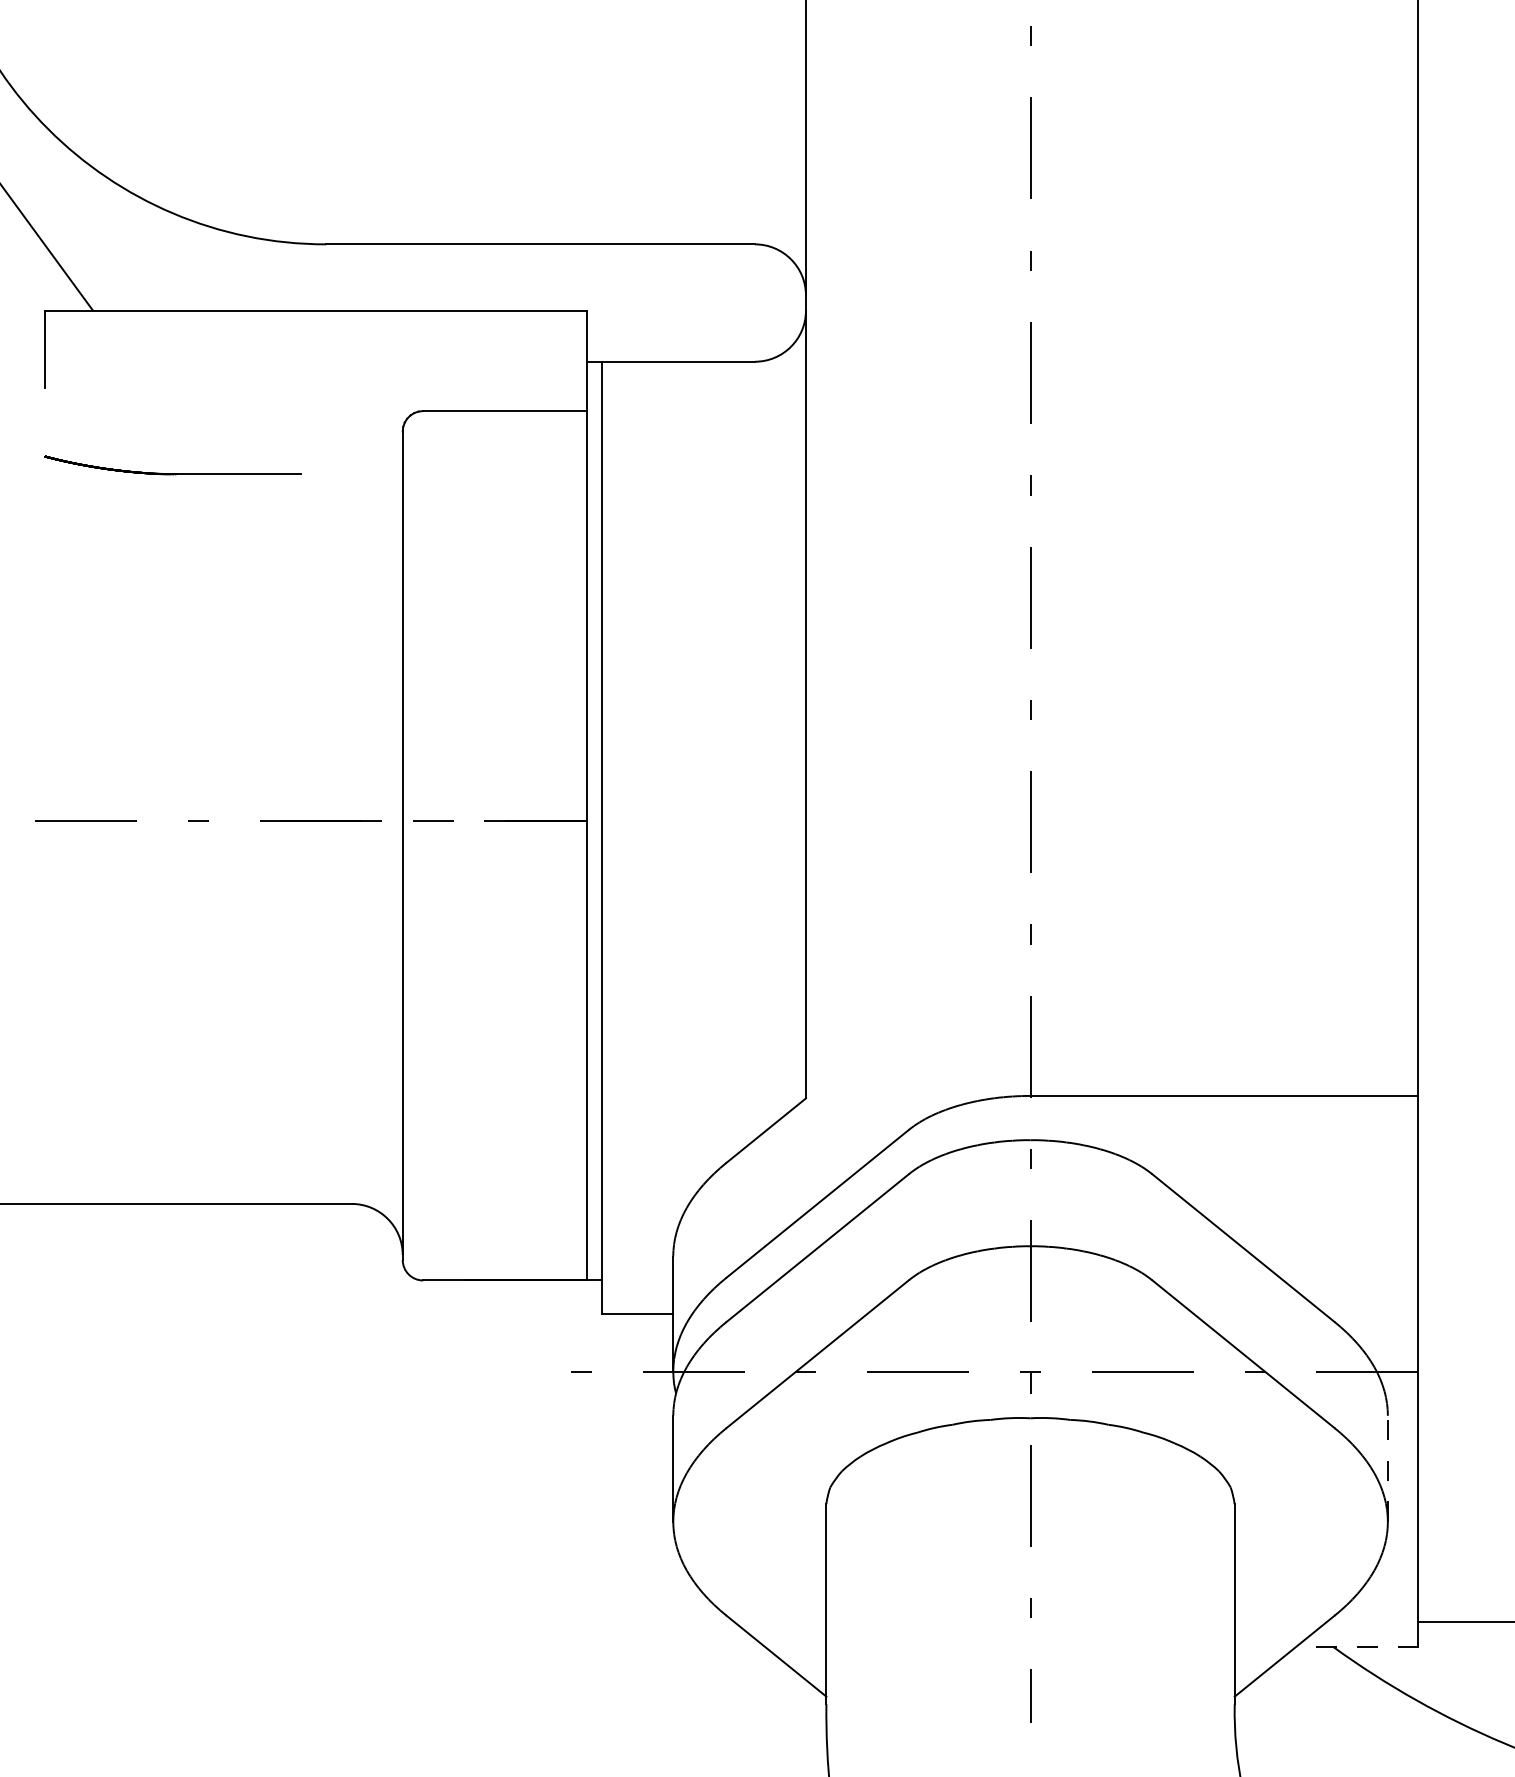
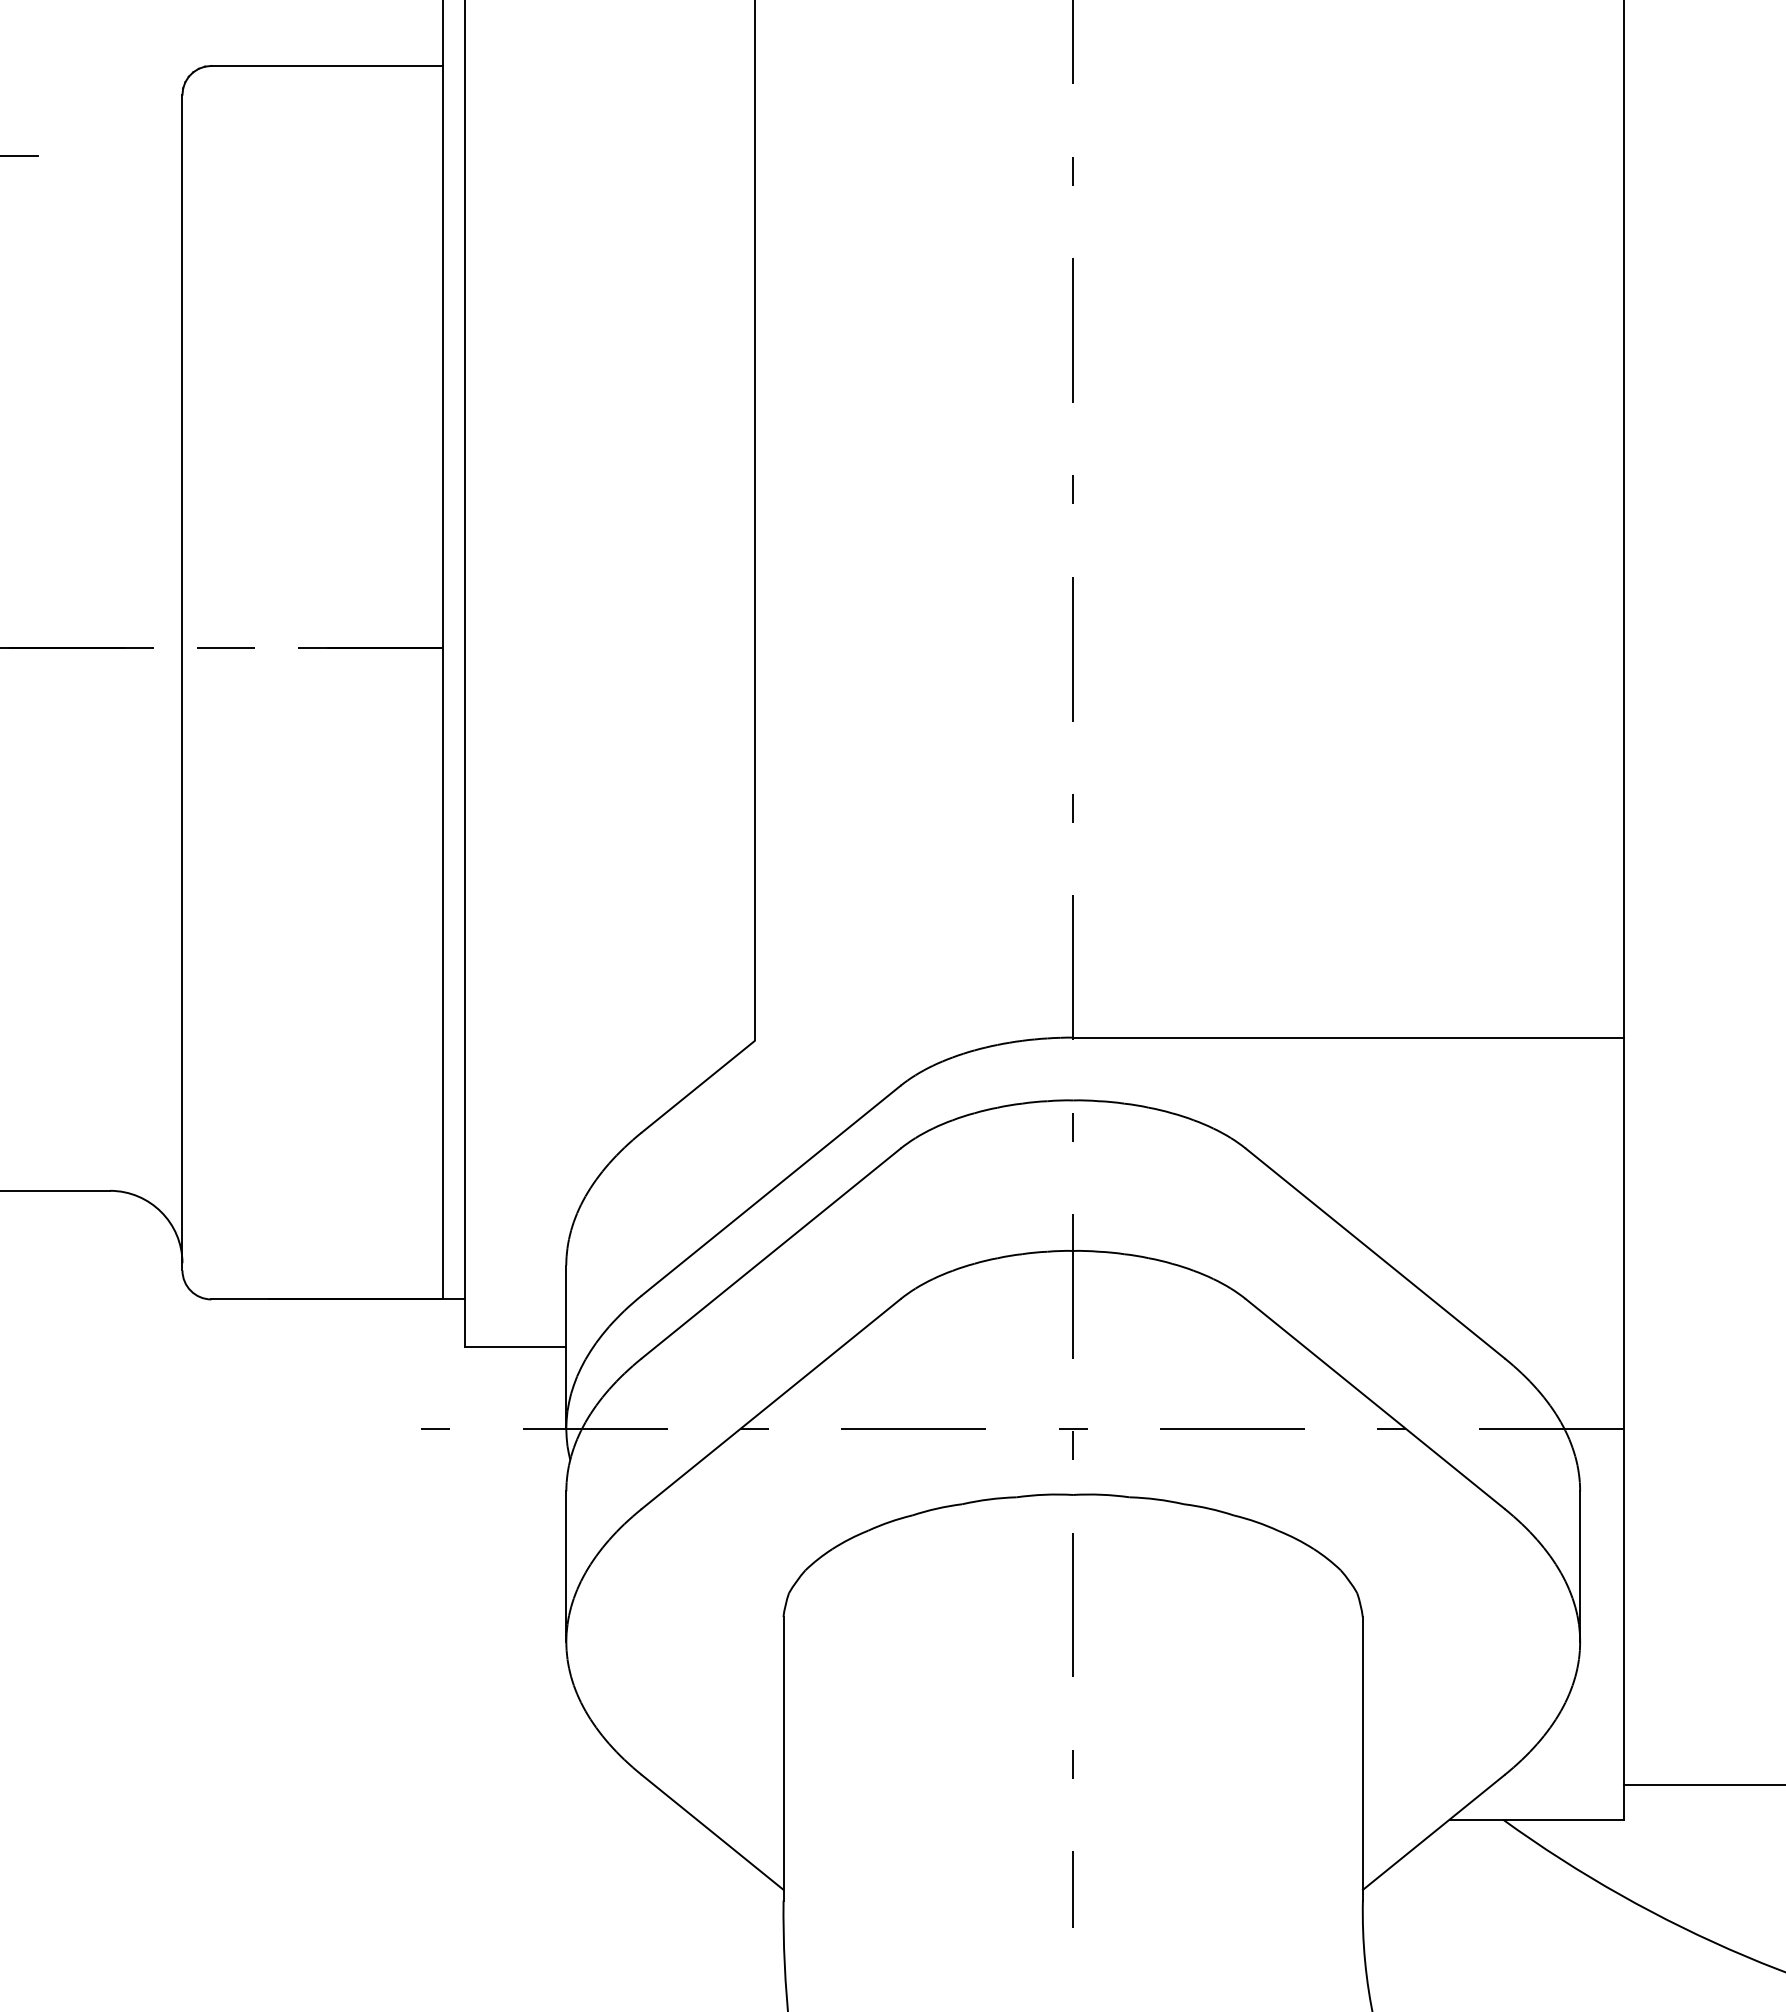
line: (1387, 1468) -> (1579, 1566), dashed -> solid
line: (1356, 1647) -> (1535, 1820), dashed -> solid

